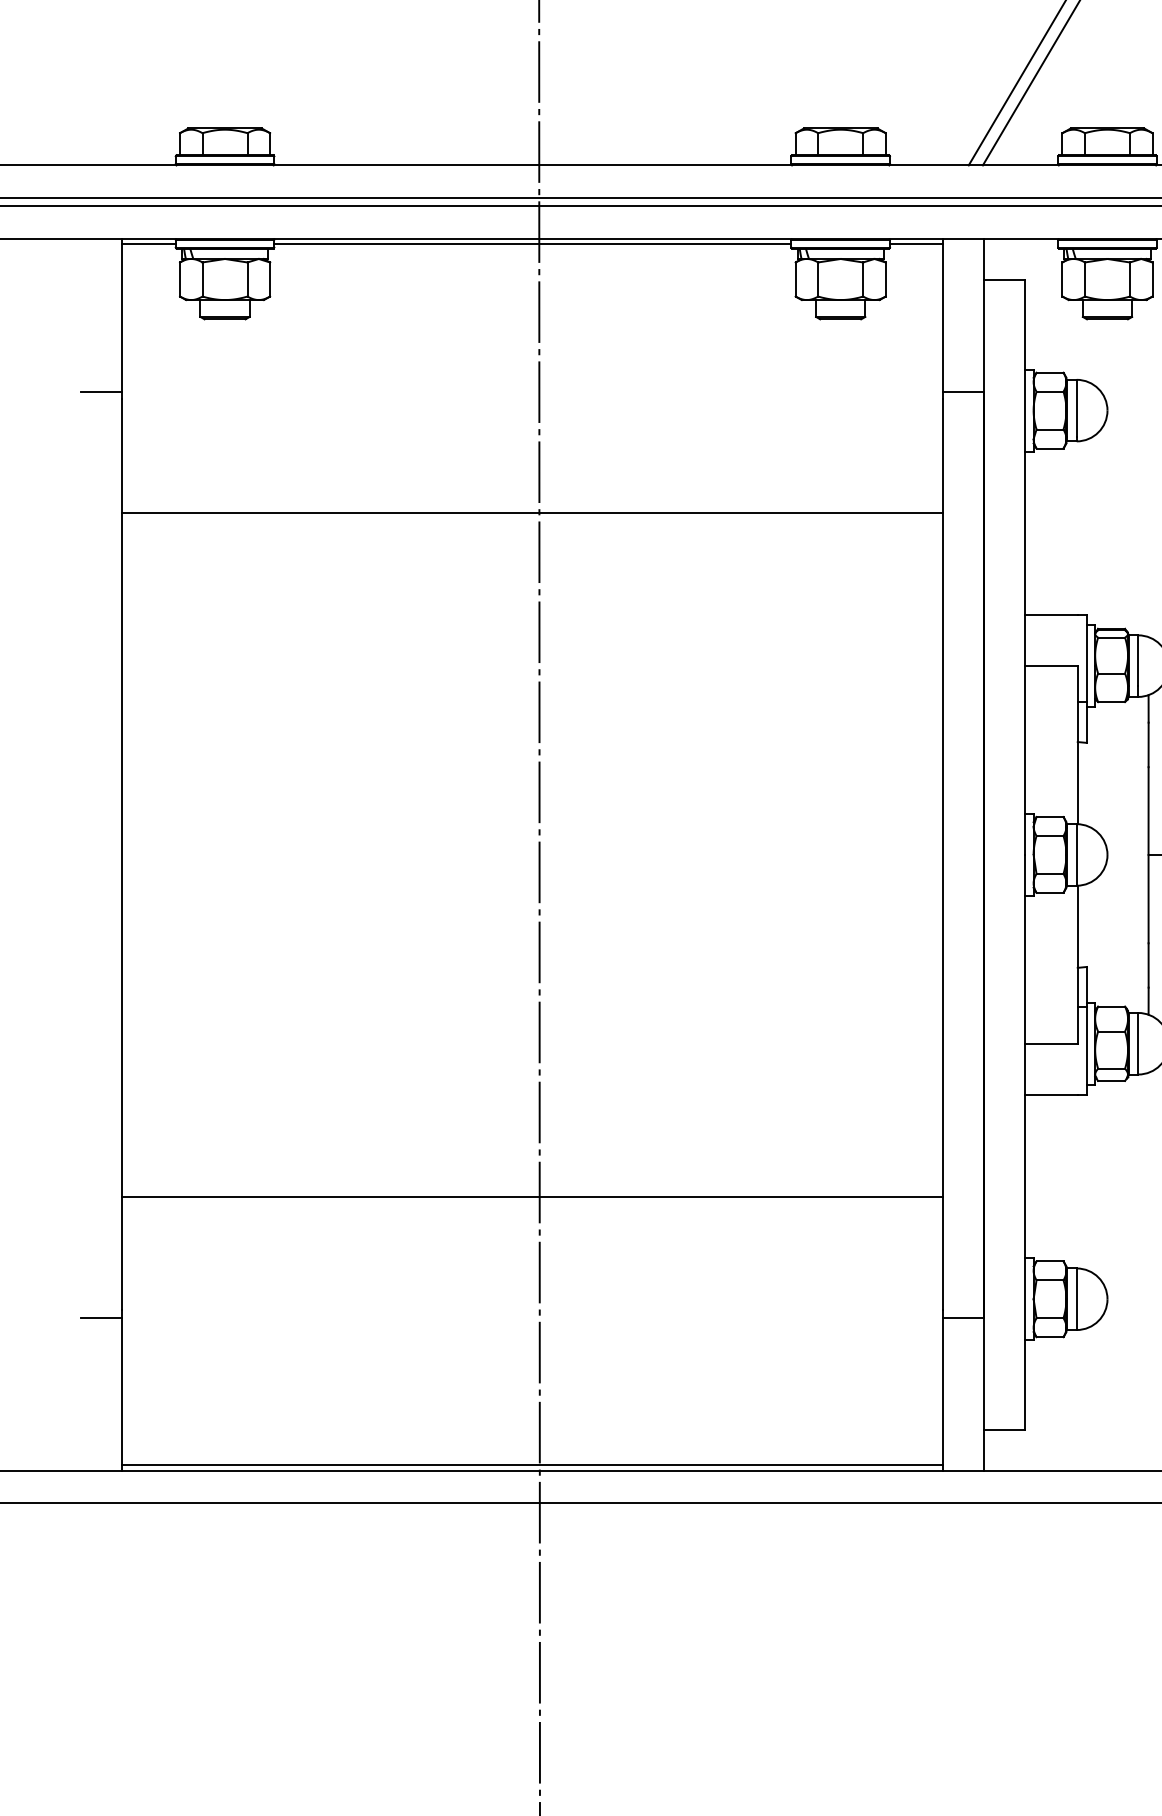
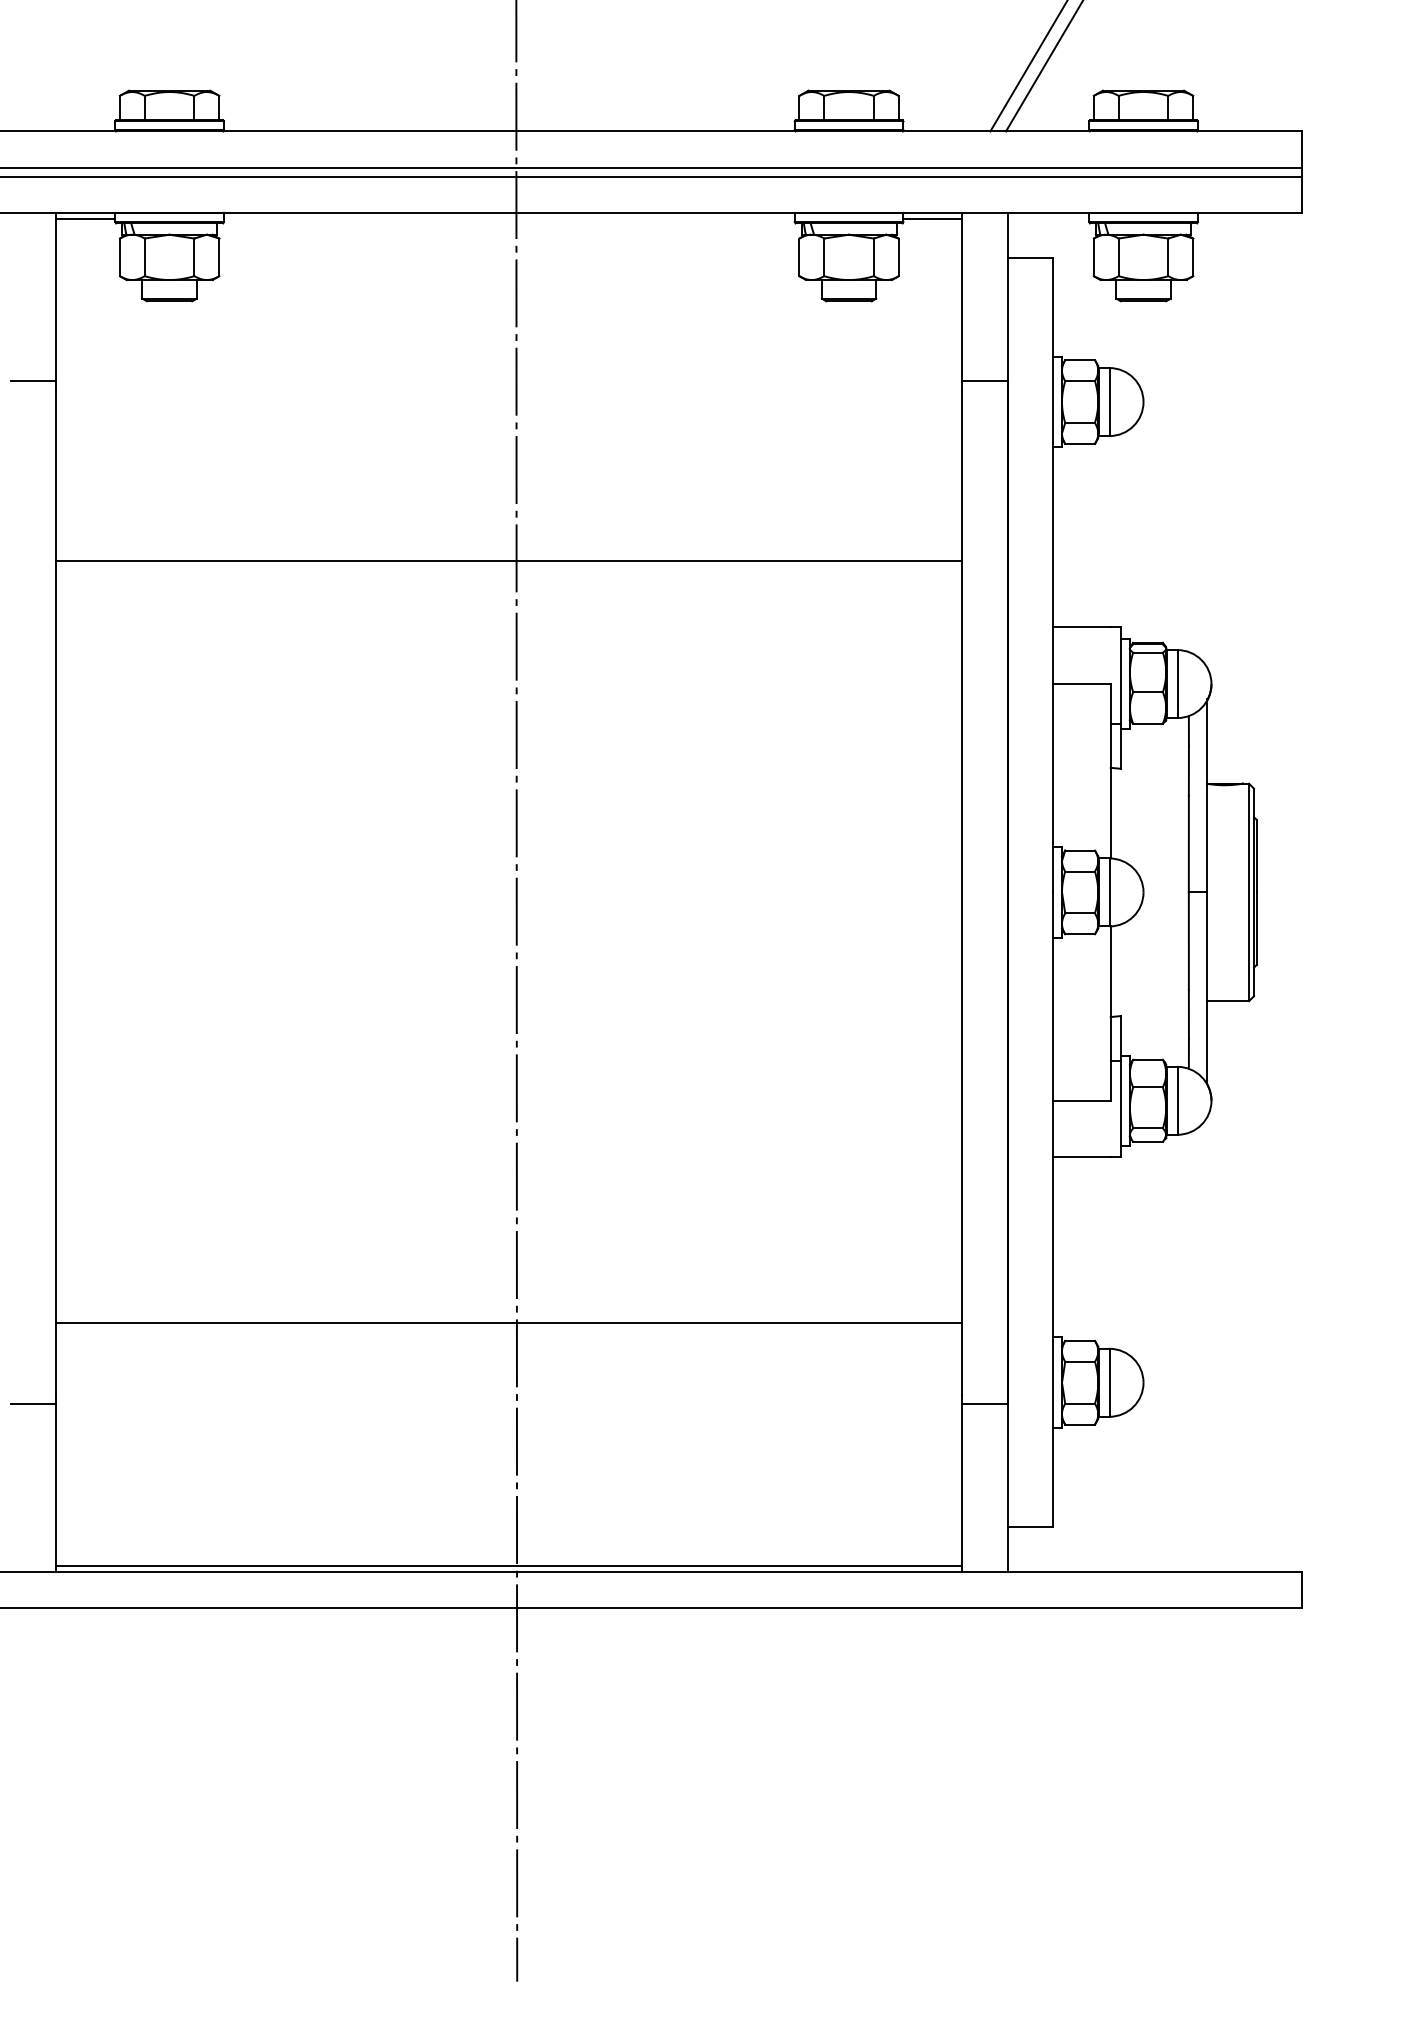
line: (533, 244) -> (509, 218), removed
line: (533, 512) -> (509, 560), moved
line: (533, 1196) -> (509, 1322), moved

